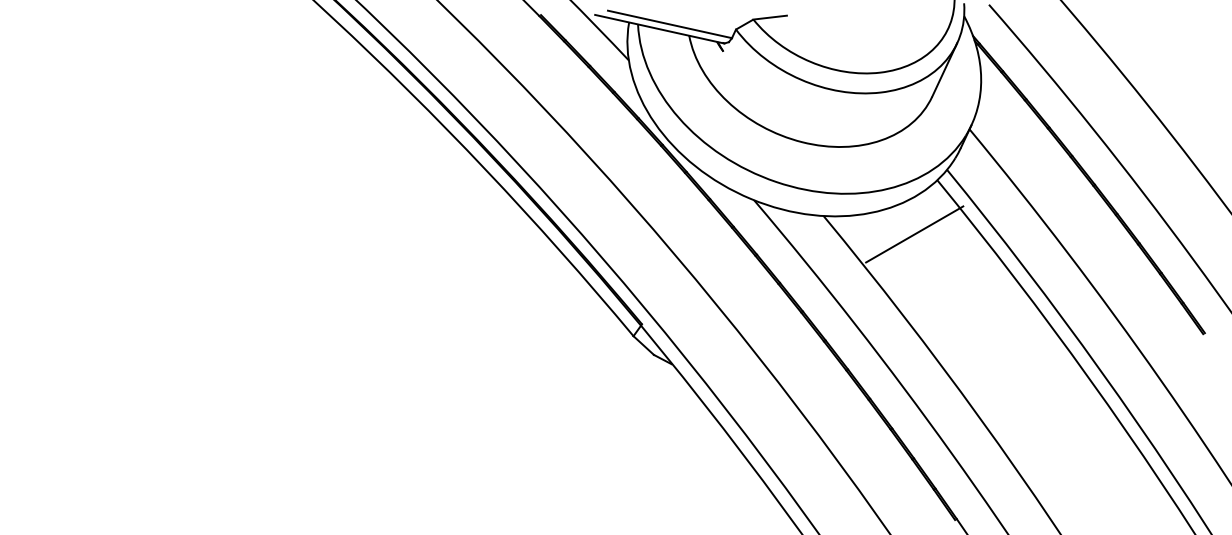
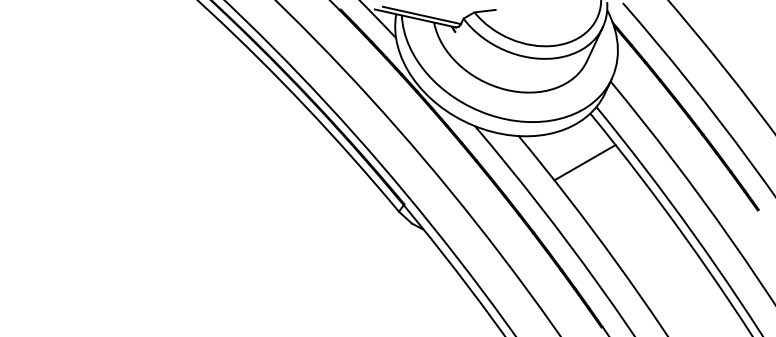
line: (913, 234) -> (584, 162), moved

